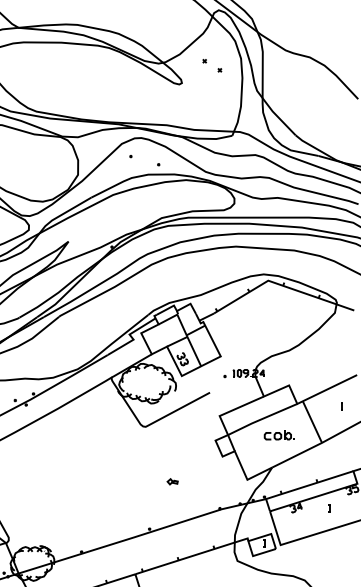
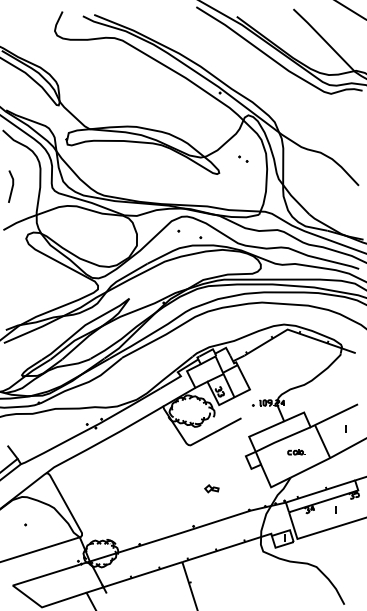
part: (212, 64) -> (243, 158), size x0.62
part: (279, 435) -> (296, 452), size x0.71
part: (172, 481) -> (211, 488), size x1.67

